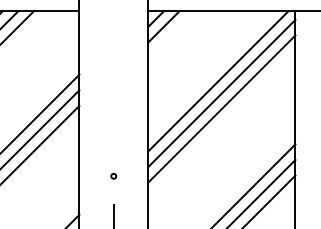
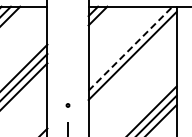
line: (218, 81) -> (130, 48), solid -> dashed
line: (221, 109) -> (132, 65), removed

